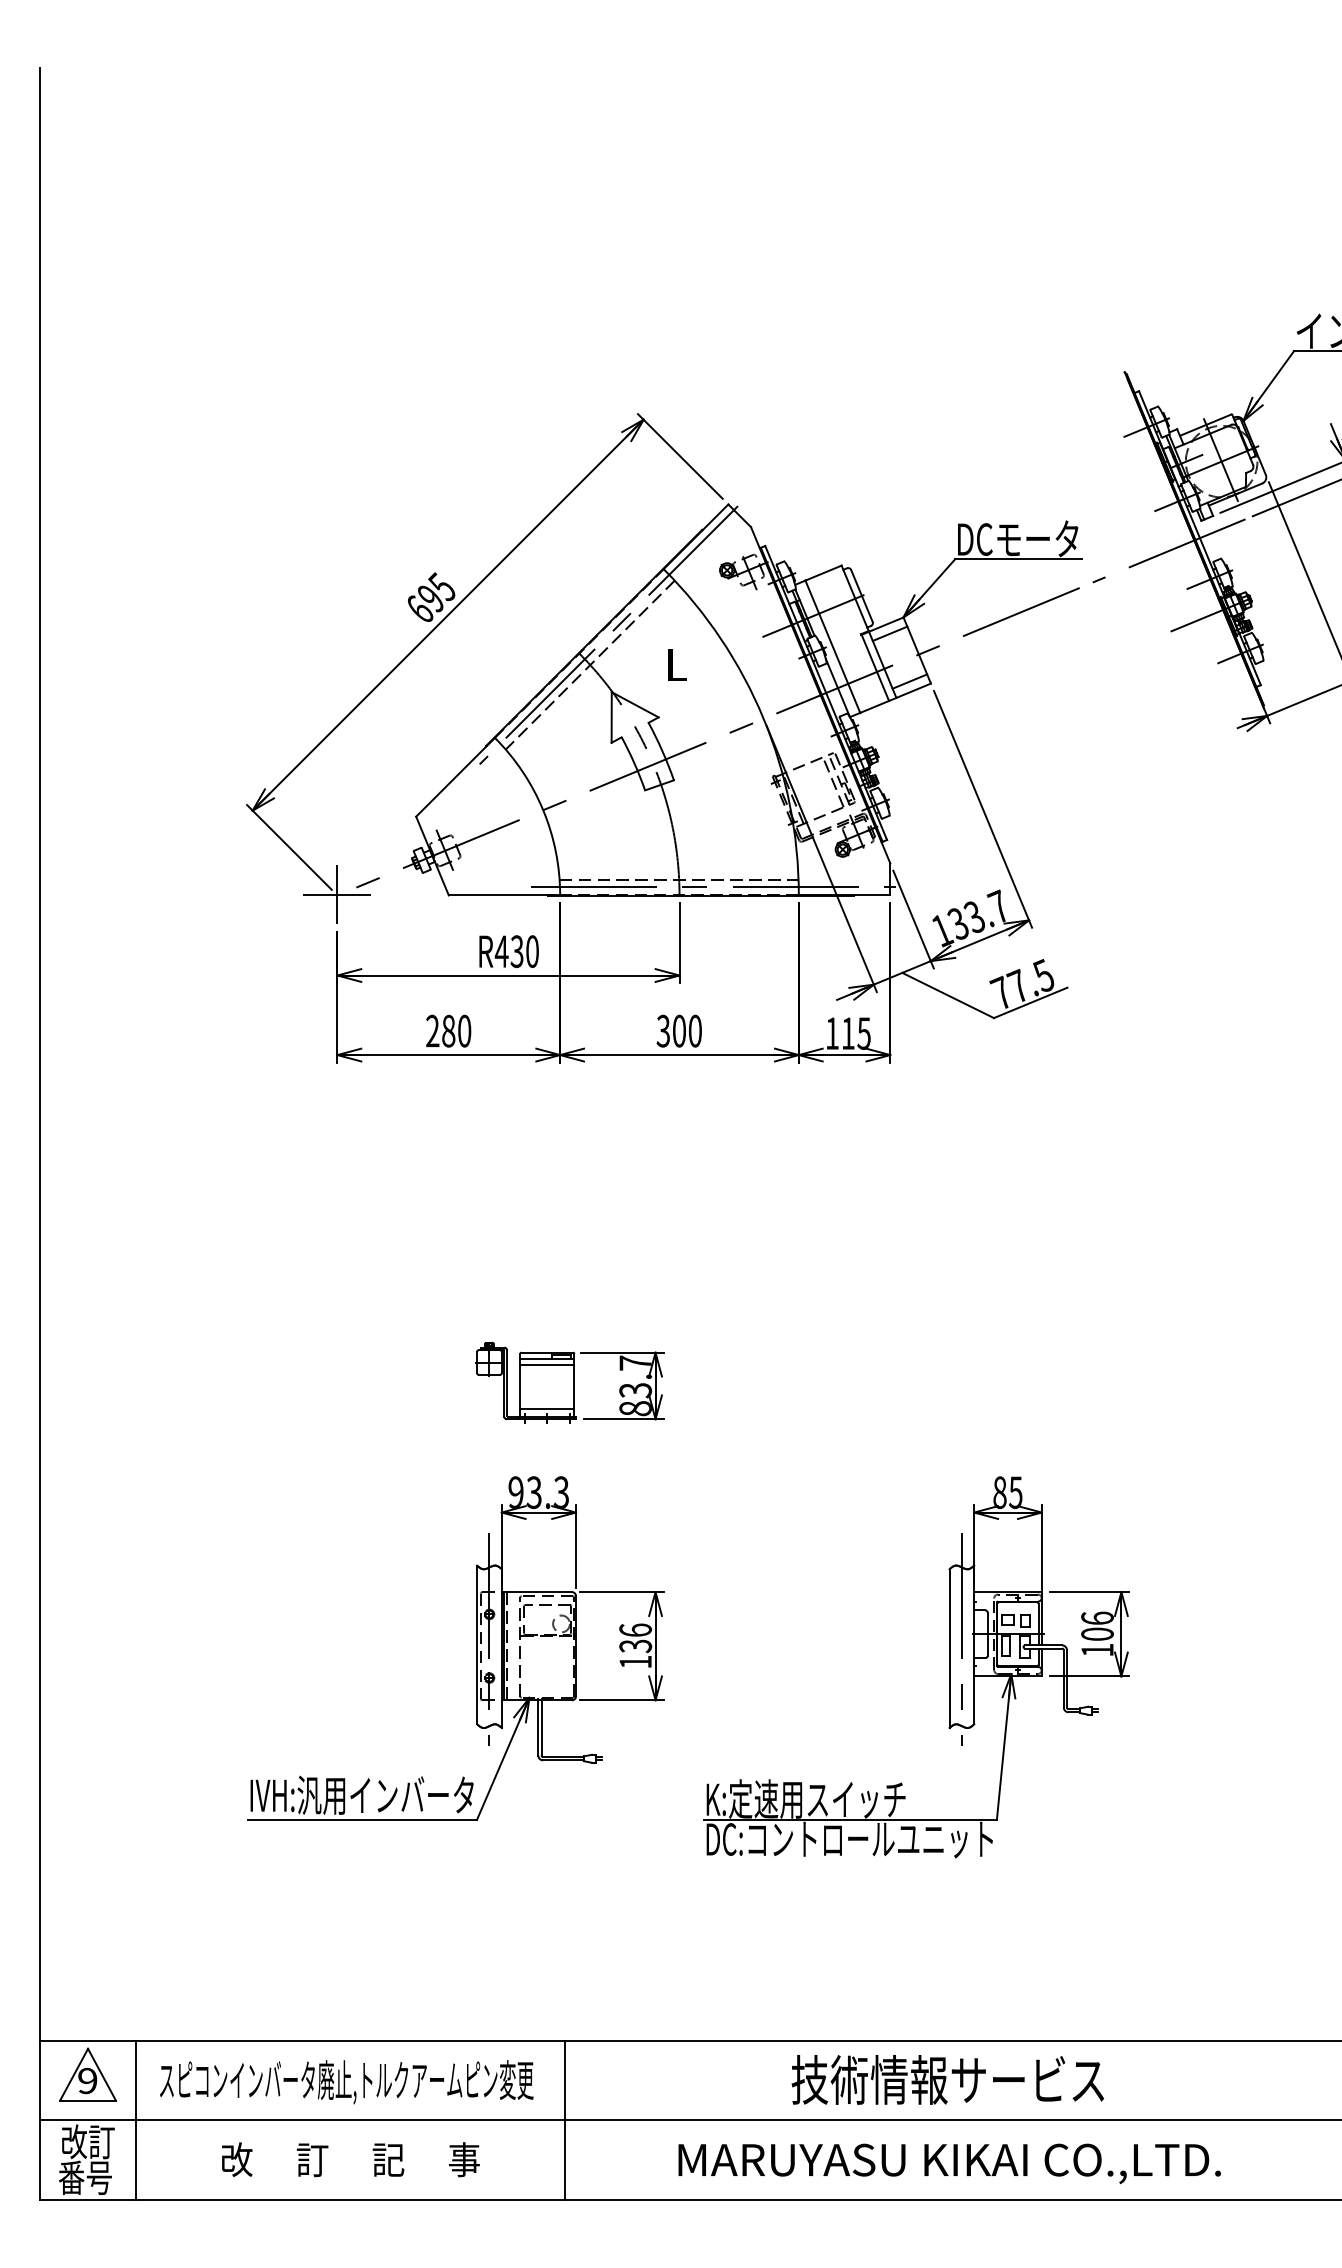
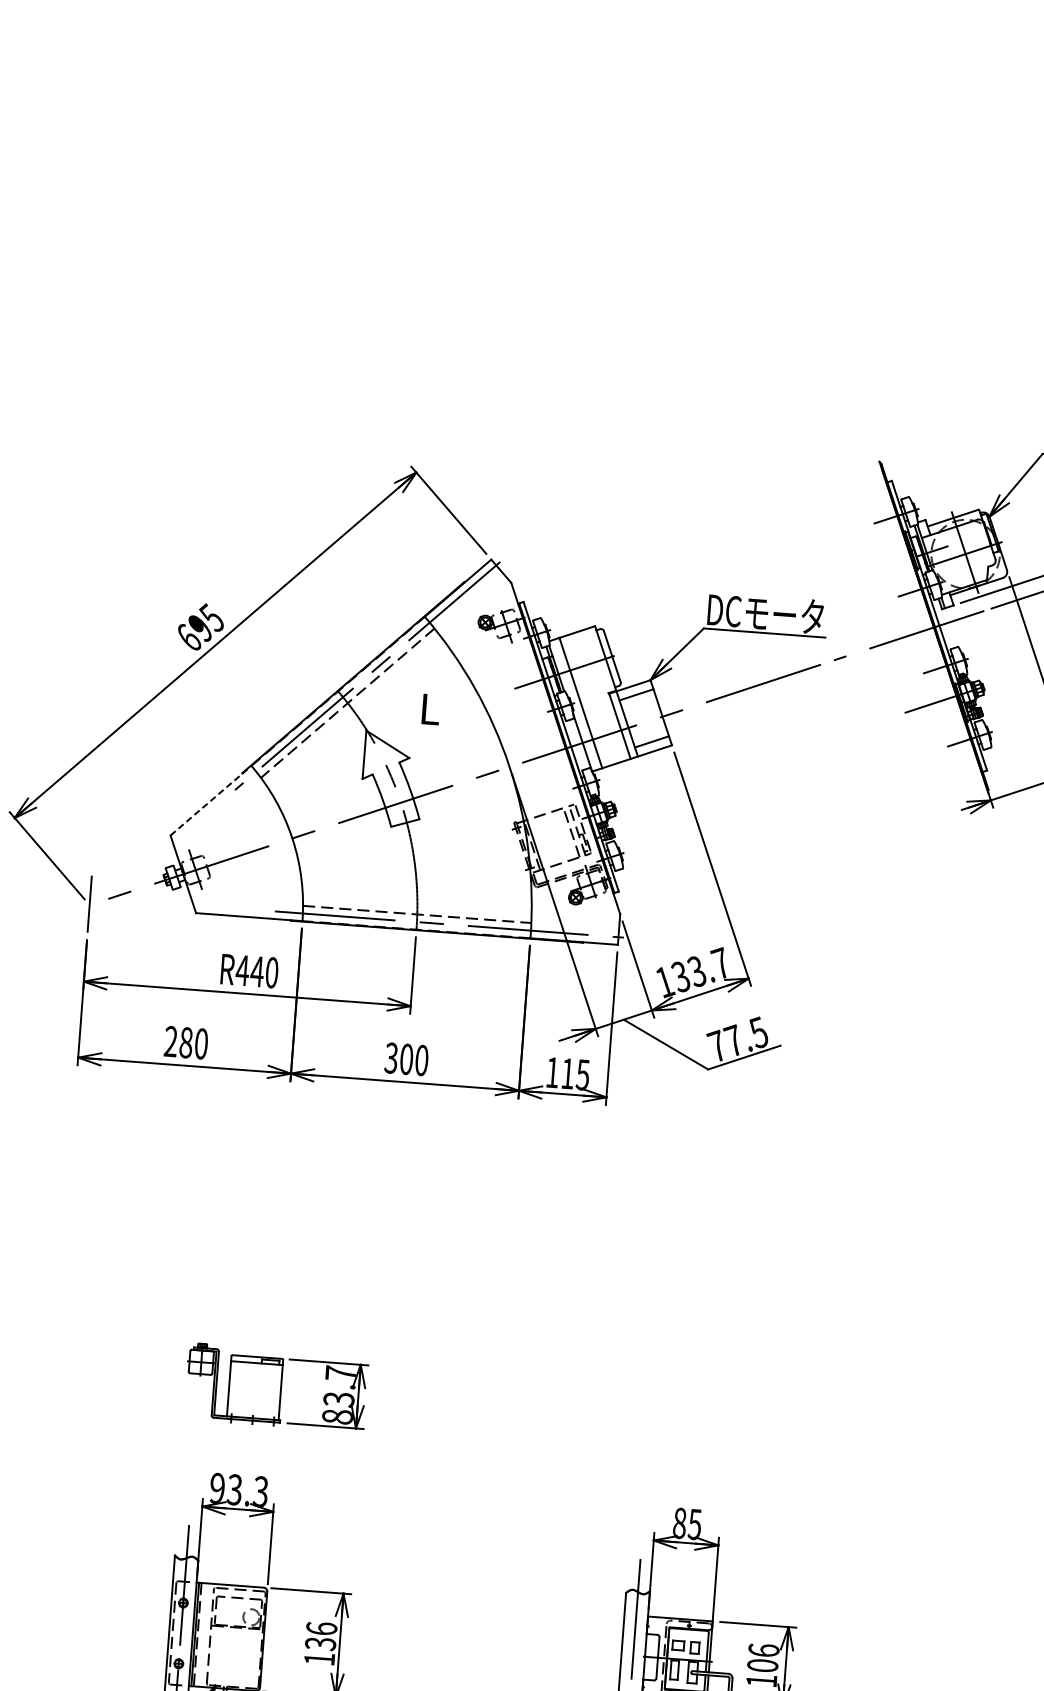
line: (455, 777) -> (210, 800), solid -> dashed
line: (337, 895) -> (89, 905), removed
text: (516, 951) -> (256, 971), R430 -> R440
line: (547, 1365) -> (256, 1369), removed
line: (547, 1408) -> (253, 1410), removed

